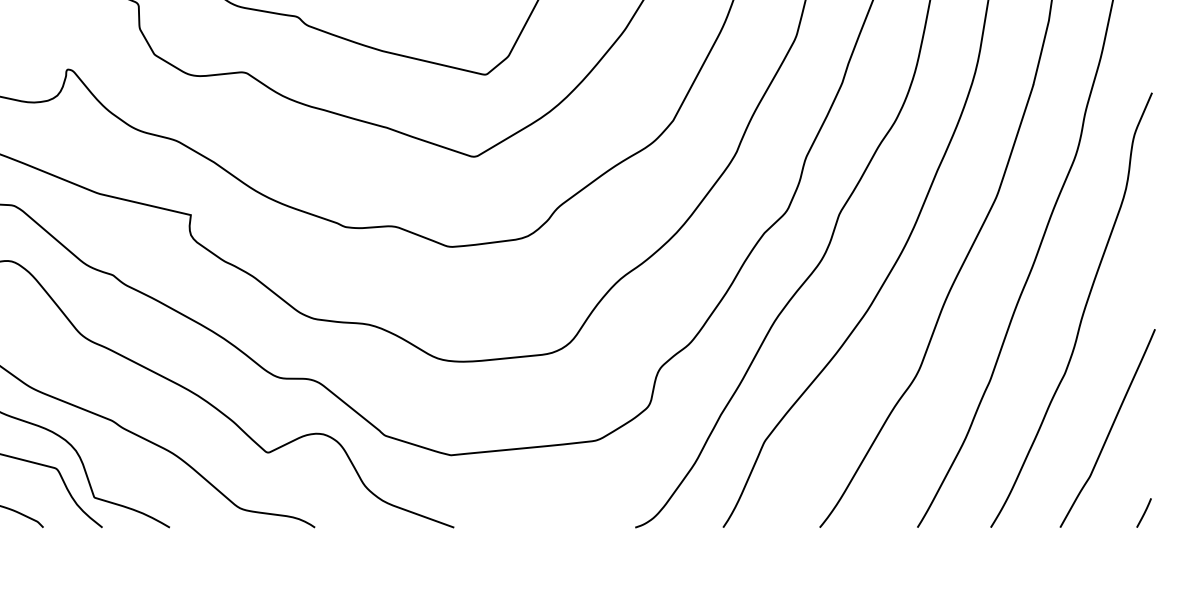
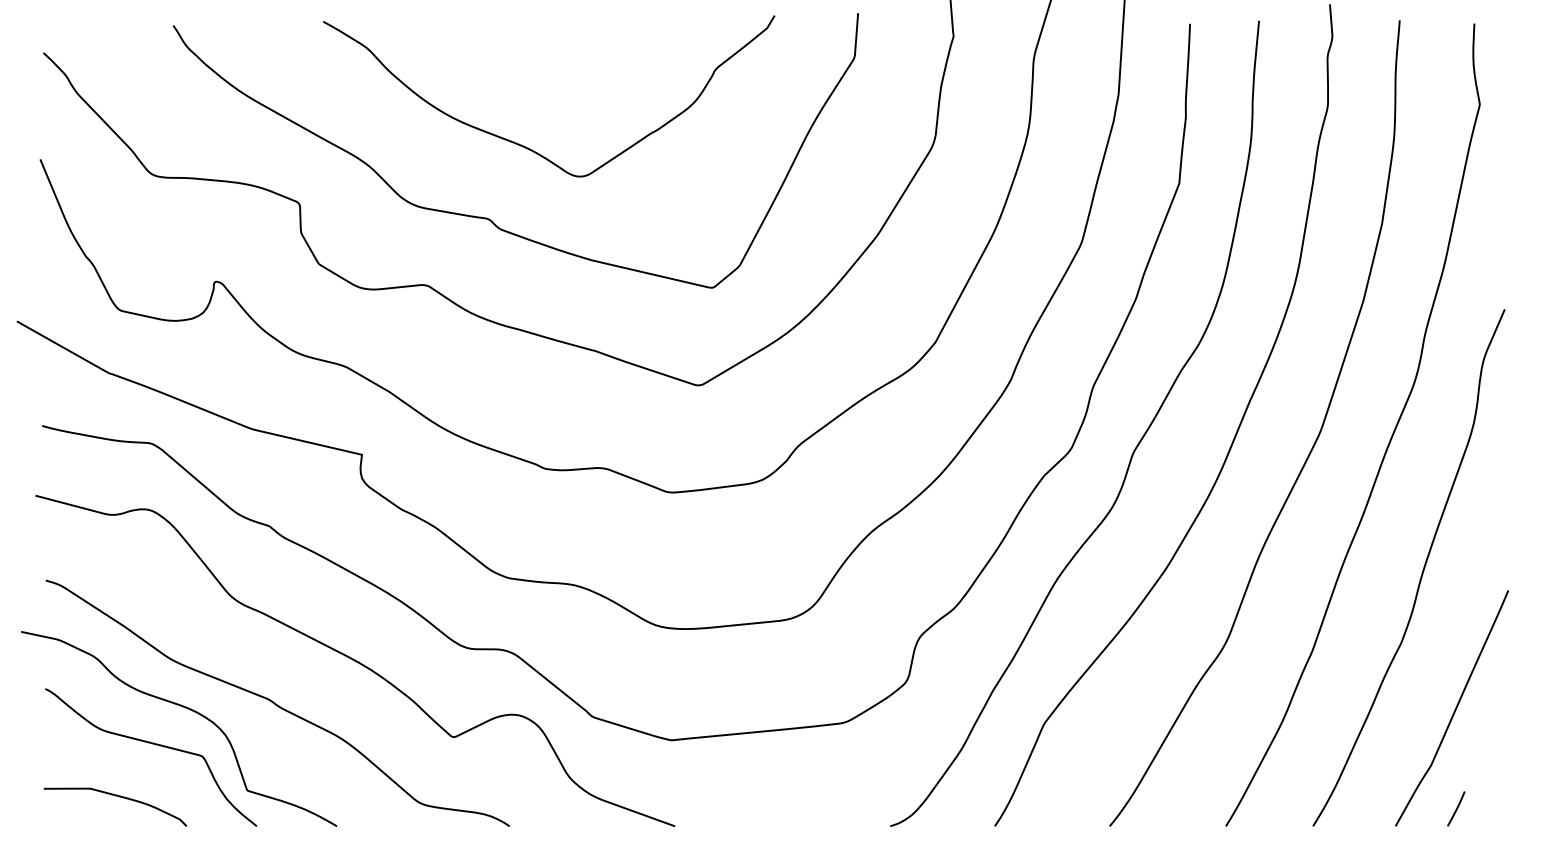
line: (1144, 512) -> (1456, 808), moved

